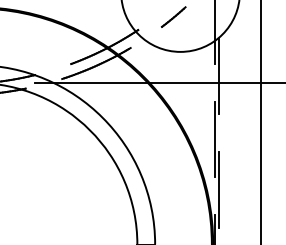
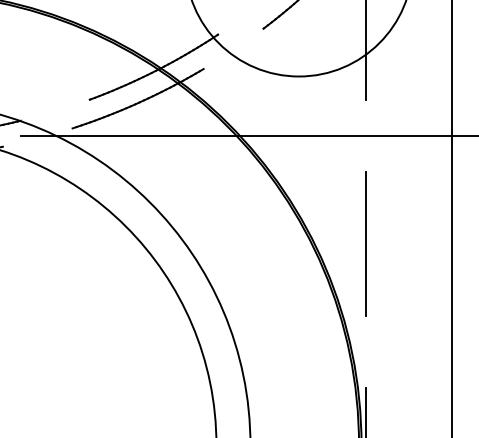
line: (219, 76) -> (373, 123), removed
line: (219, 189) -> (373, 339), removed

